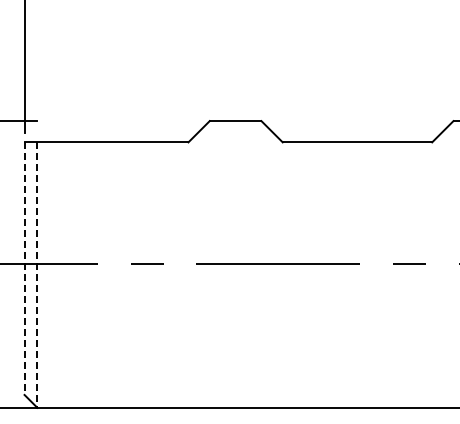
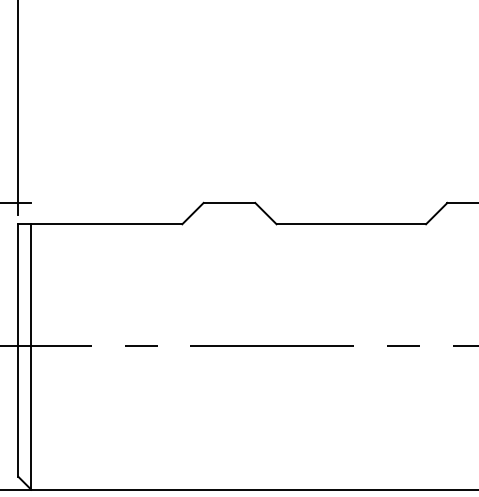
line: (24, 269) -> (18, 351), dashed -> solid
line: (37, 275) -> (31, 357), dashed -> solid

